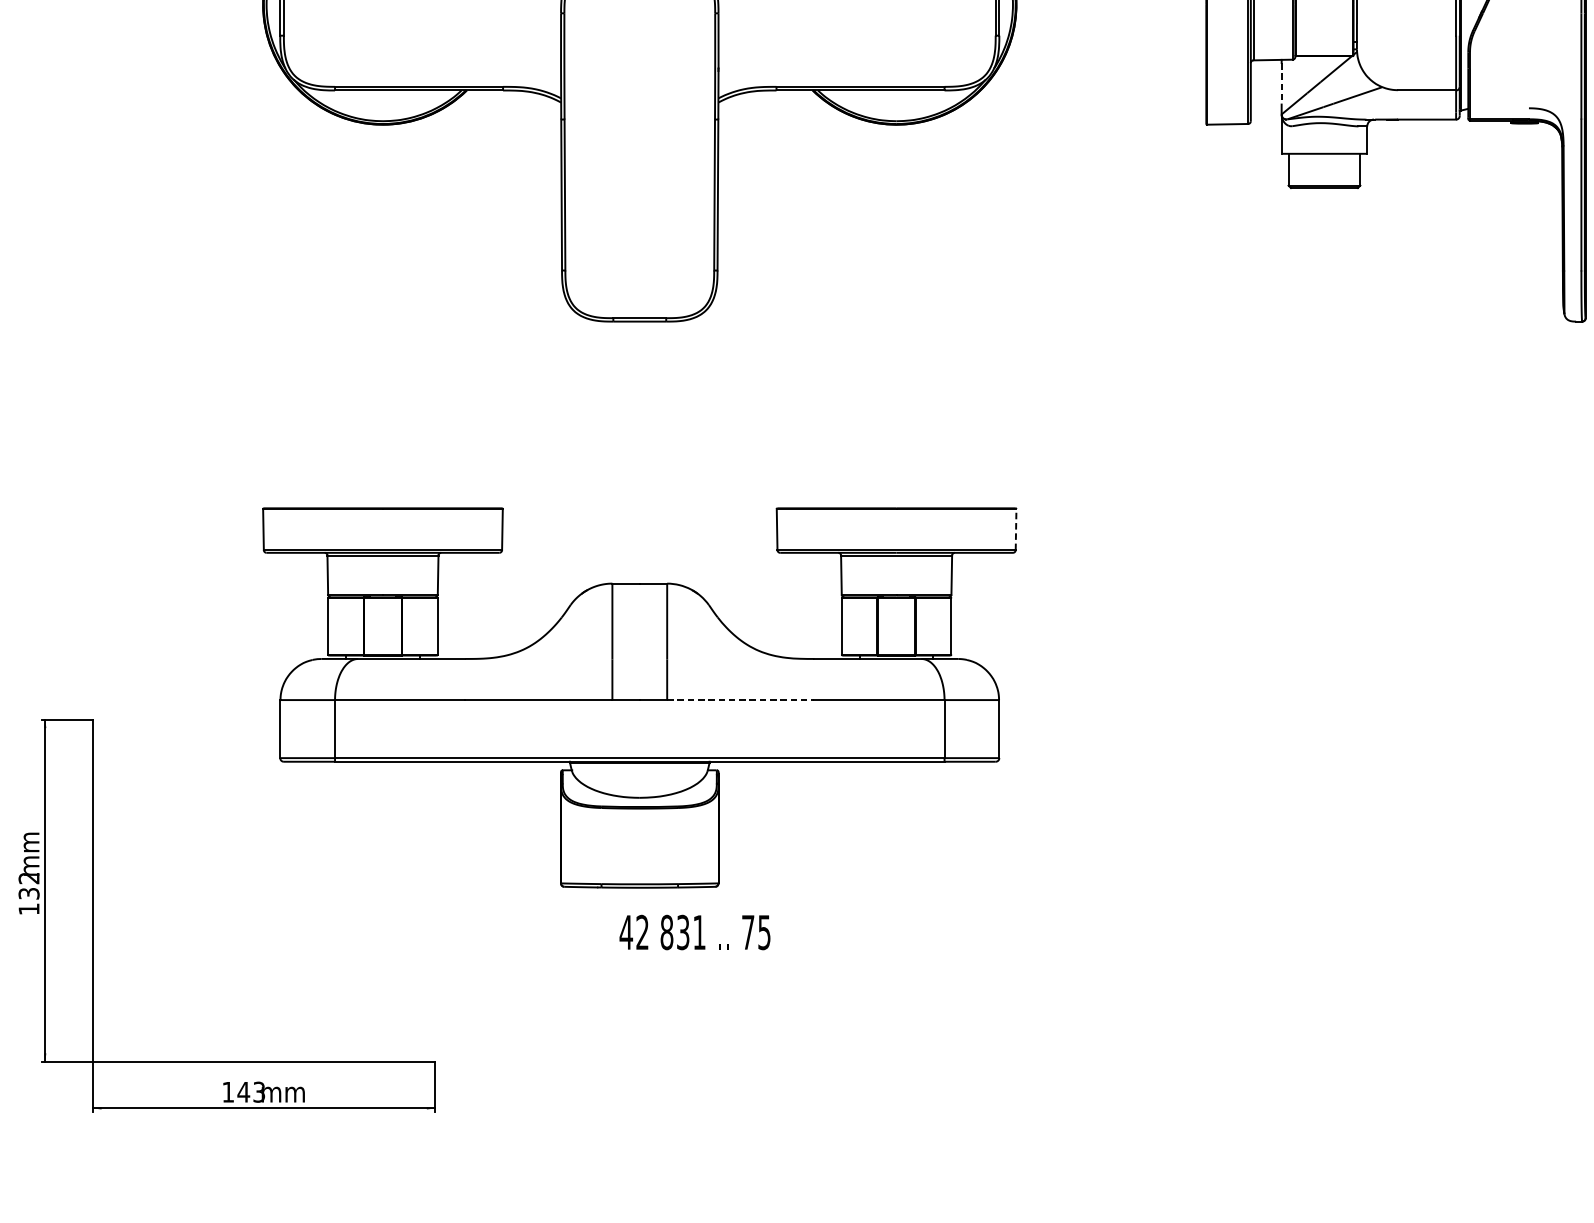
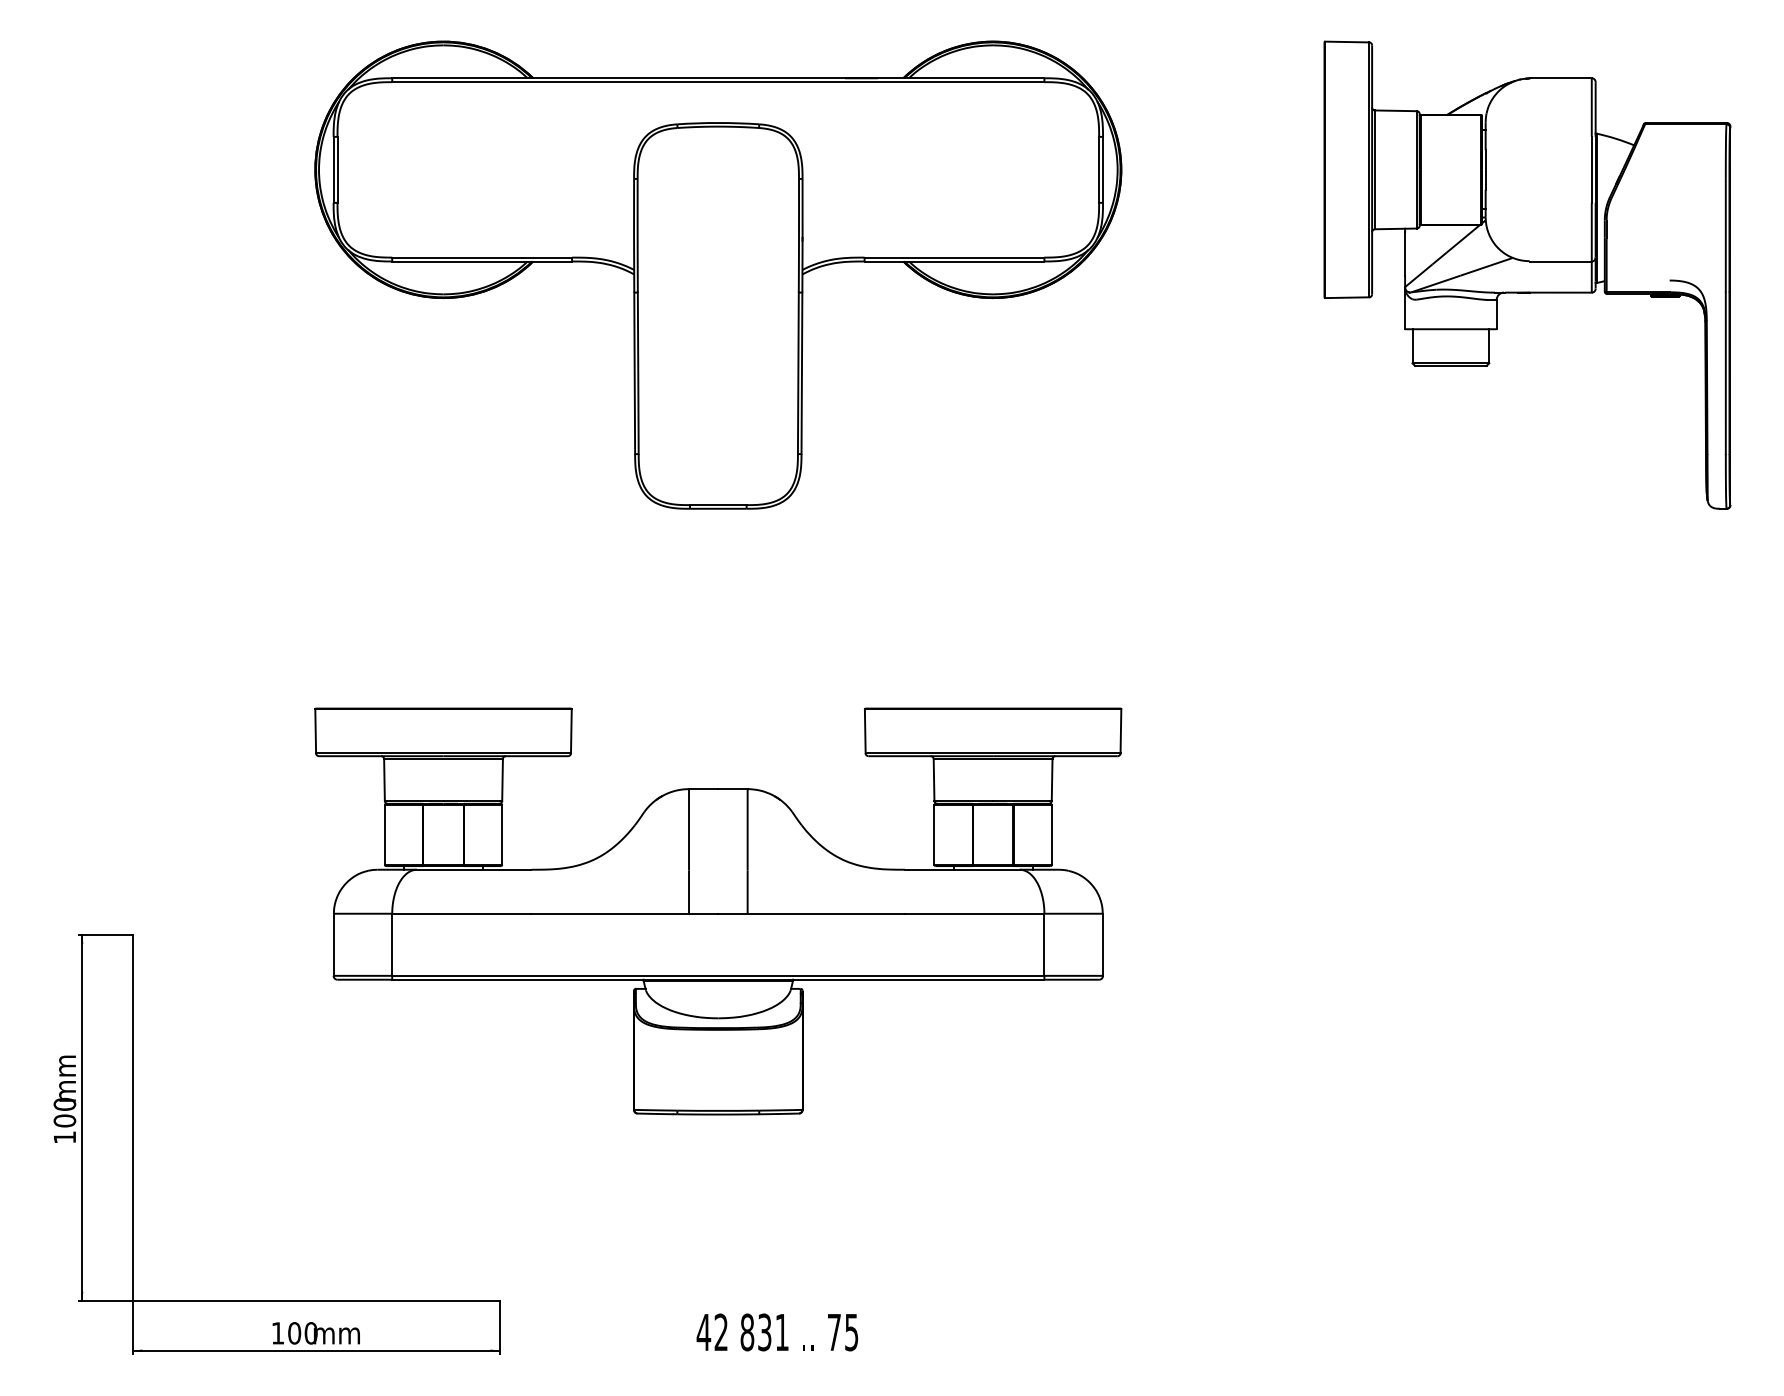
line: (1282, 83) -> (1405, 253), dashed -> solid
line: (1015, 528) -> (1120, 730), dashed -> solid
line: (740, 699) -> (826, 913), dashed -> solid
text: (28, 885) -> (64, 1112), 132 -> 100
text: (695, 932) -> (777, 1332), moved
text: (251, 1092) -> (302, 1333), 143 -> 100

